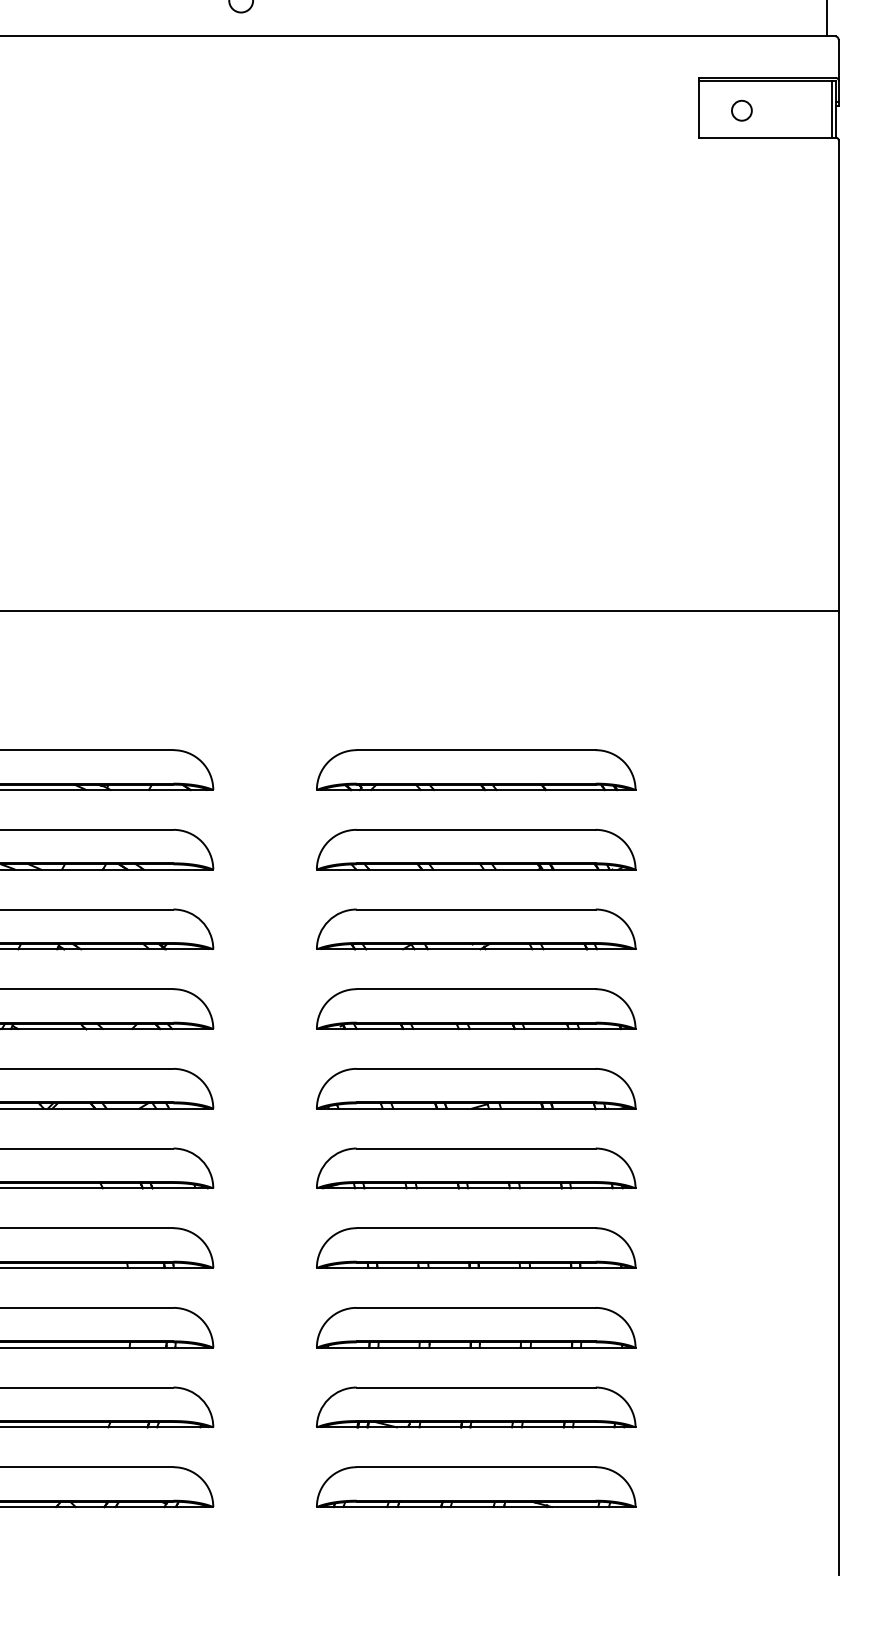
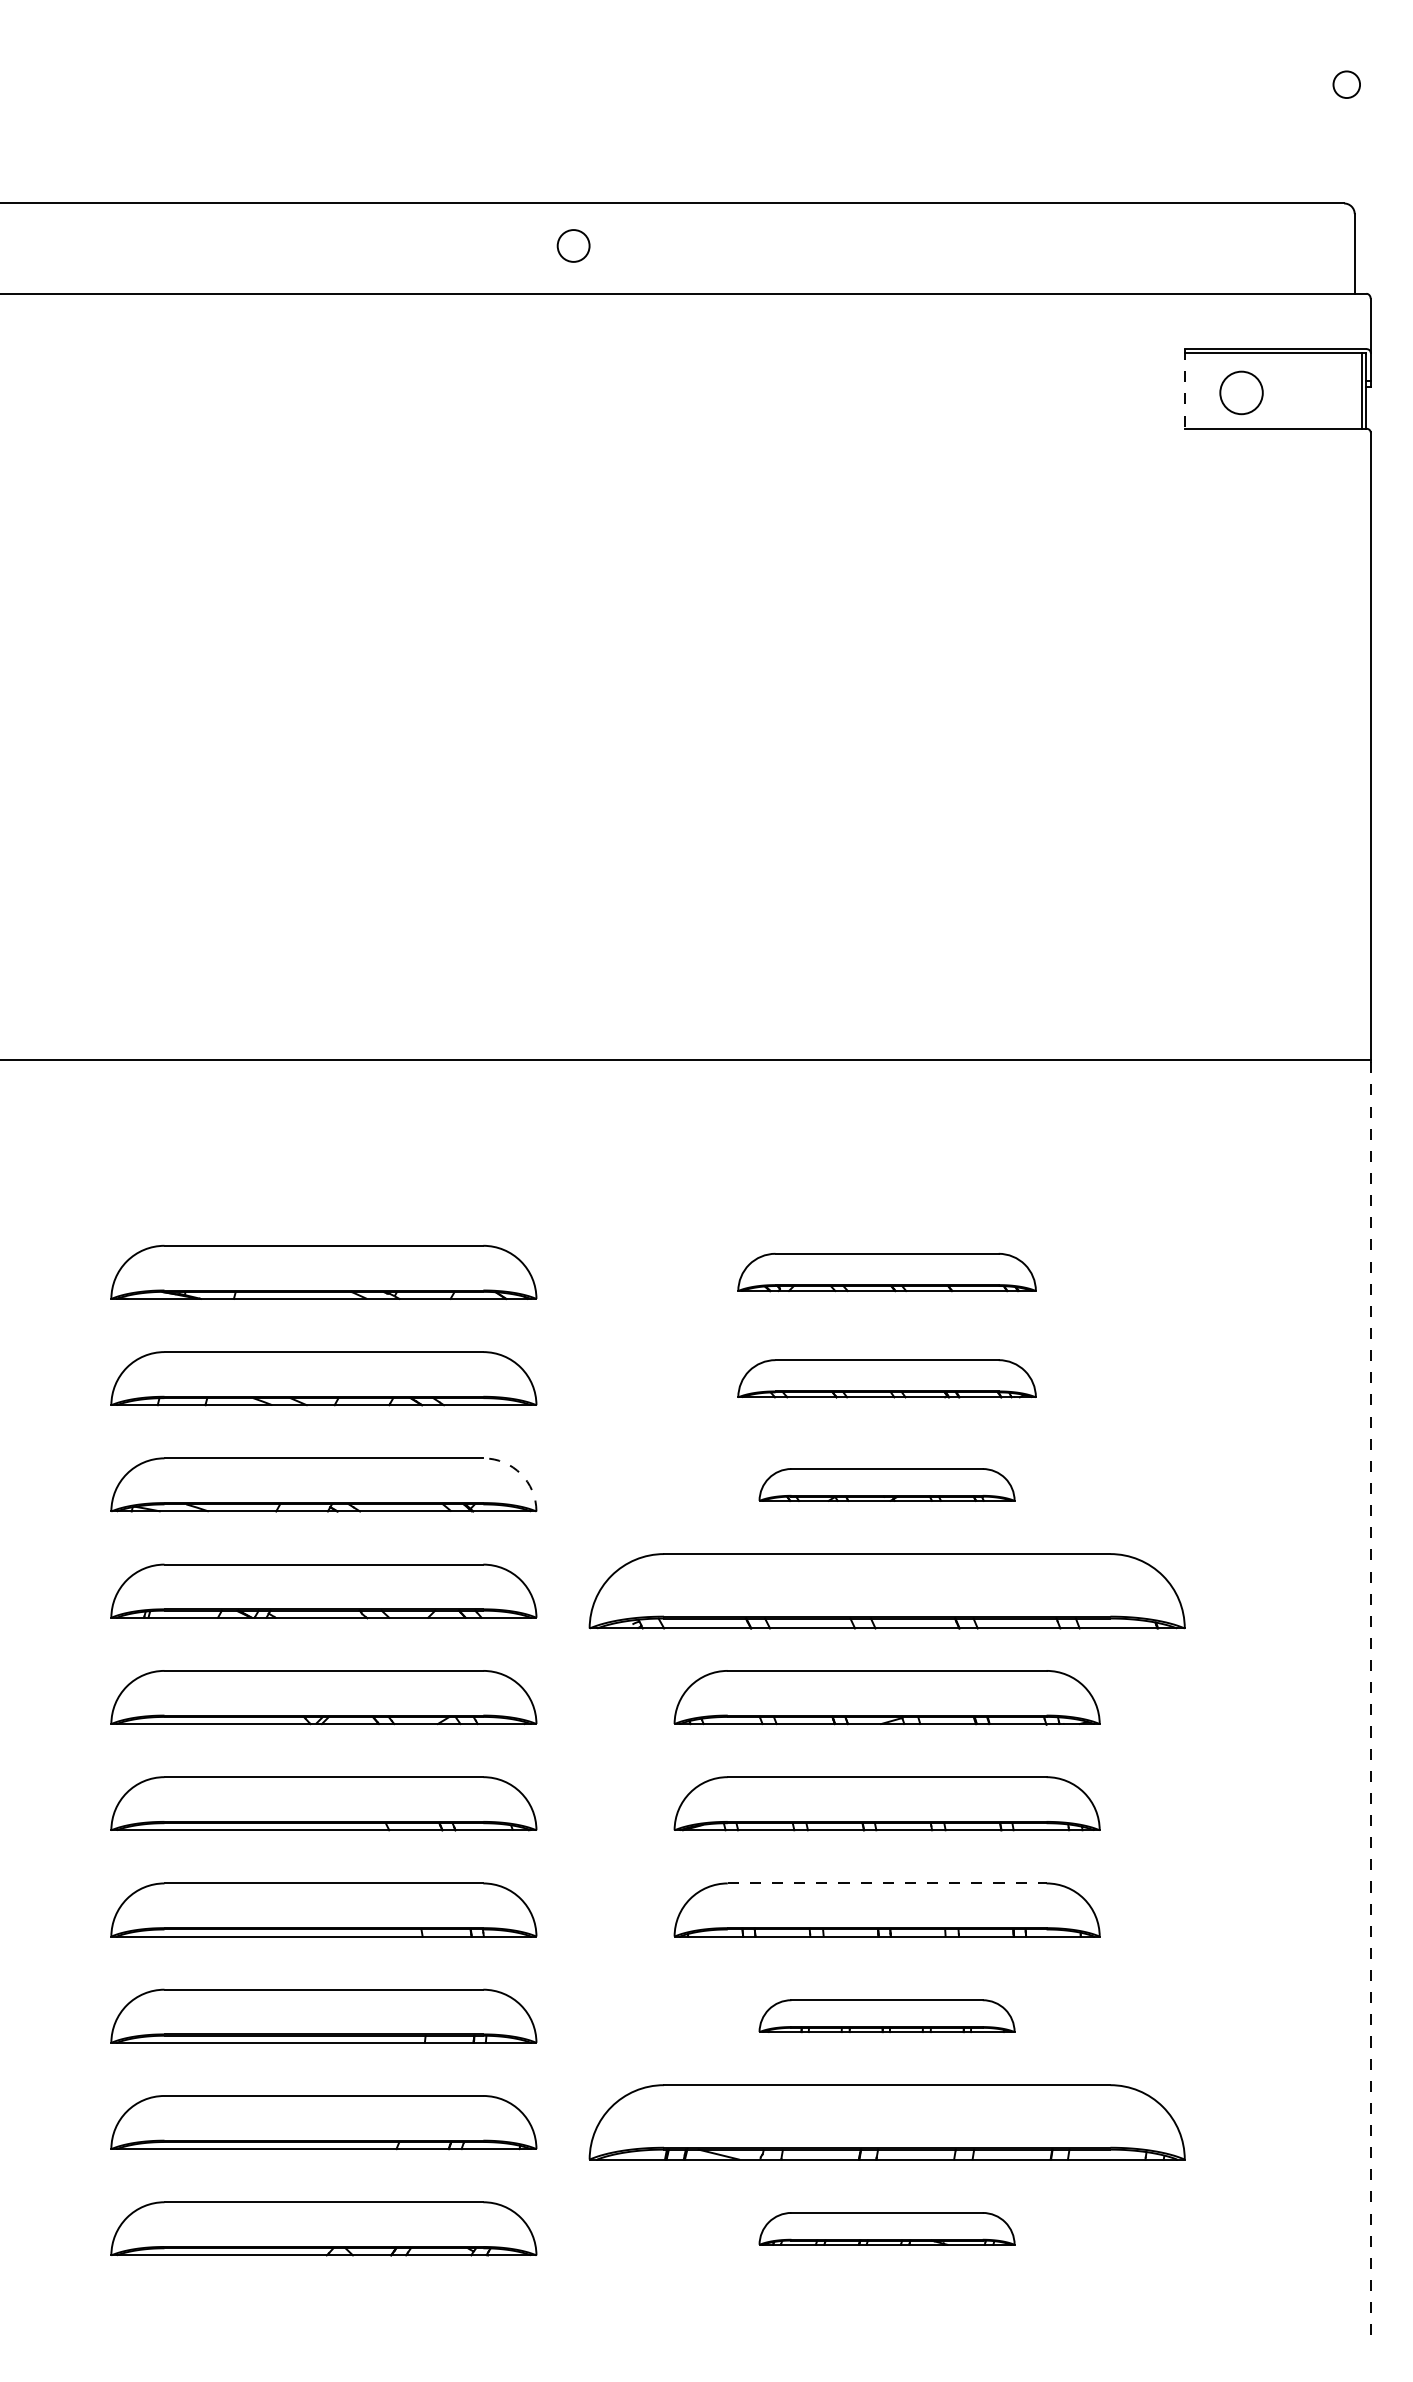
line: (699, 107) -> (1184, 388), solid -> dashed
circle: (741, 110) -> (1241, 392), size x1.6
part: (475, 770) -> (886, 1272), size x0.7
part: (475, 849) -> (886, 1378), size x0.7
arc: (201, 920) -> (520, 1473), solid -> dashed
part: (475, 929) -> (886, 1484), size x0.6
part: (475, 1008) -> (886, 1590), size x1.4
line: (838, 1094) -> (1370, 1704), solid -> dashed
line: (476, 1228) -> (887, 1883), solid -> dashed
part: (475, 1327) -> (886, 2015), size x0.6
part: (475, 1407) -> (886, 2122), size x1.4
part: (475, 1486) -> (886, 2228), size x0.6

